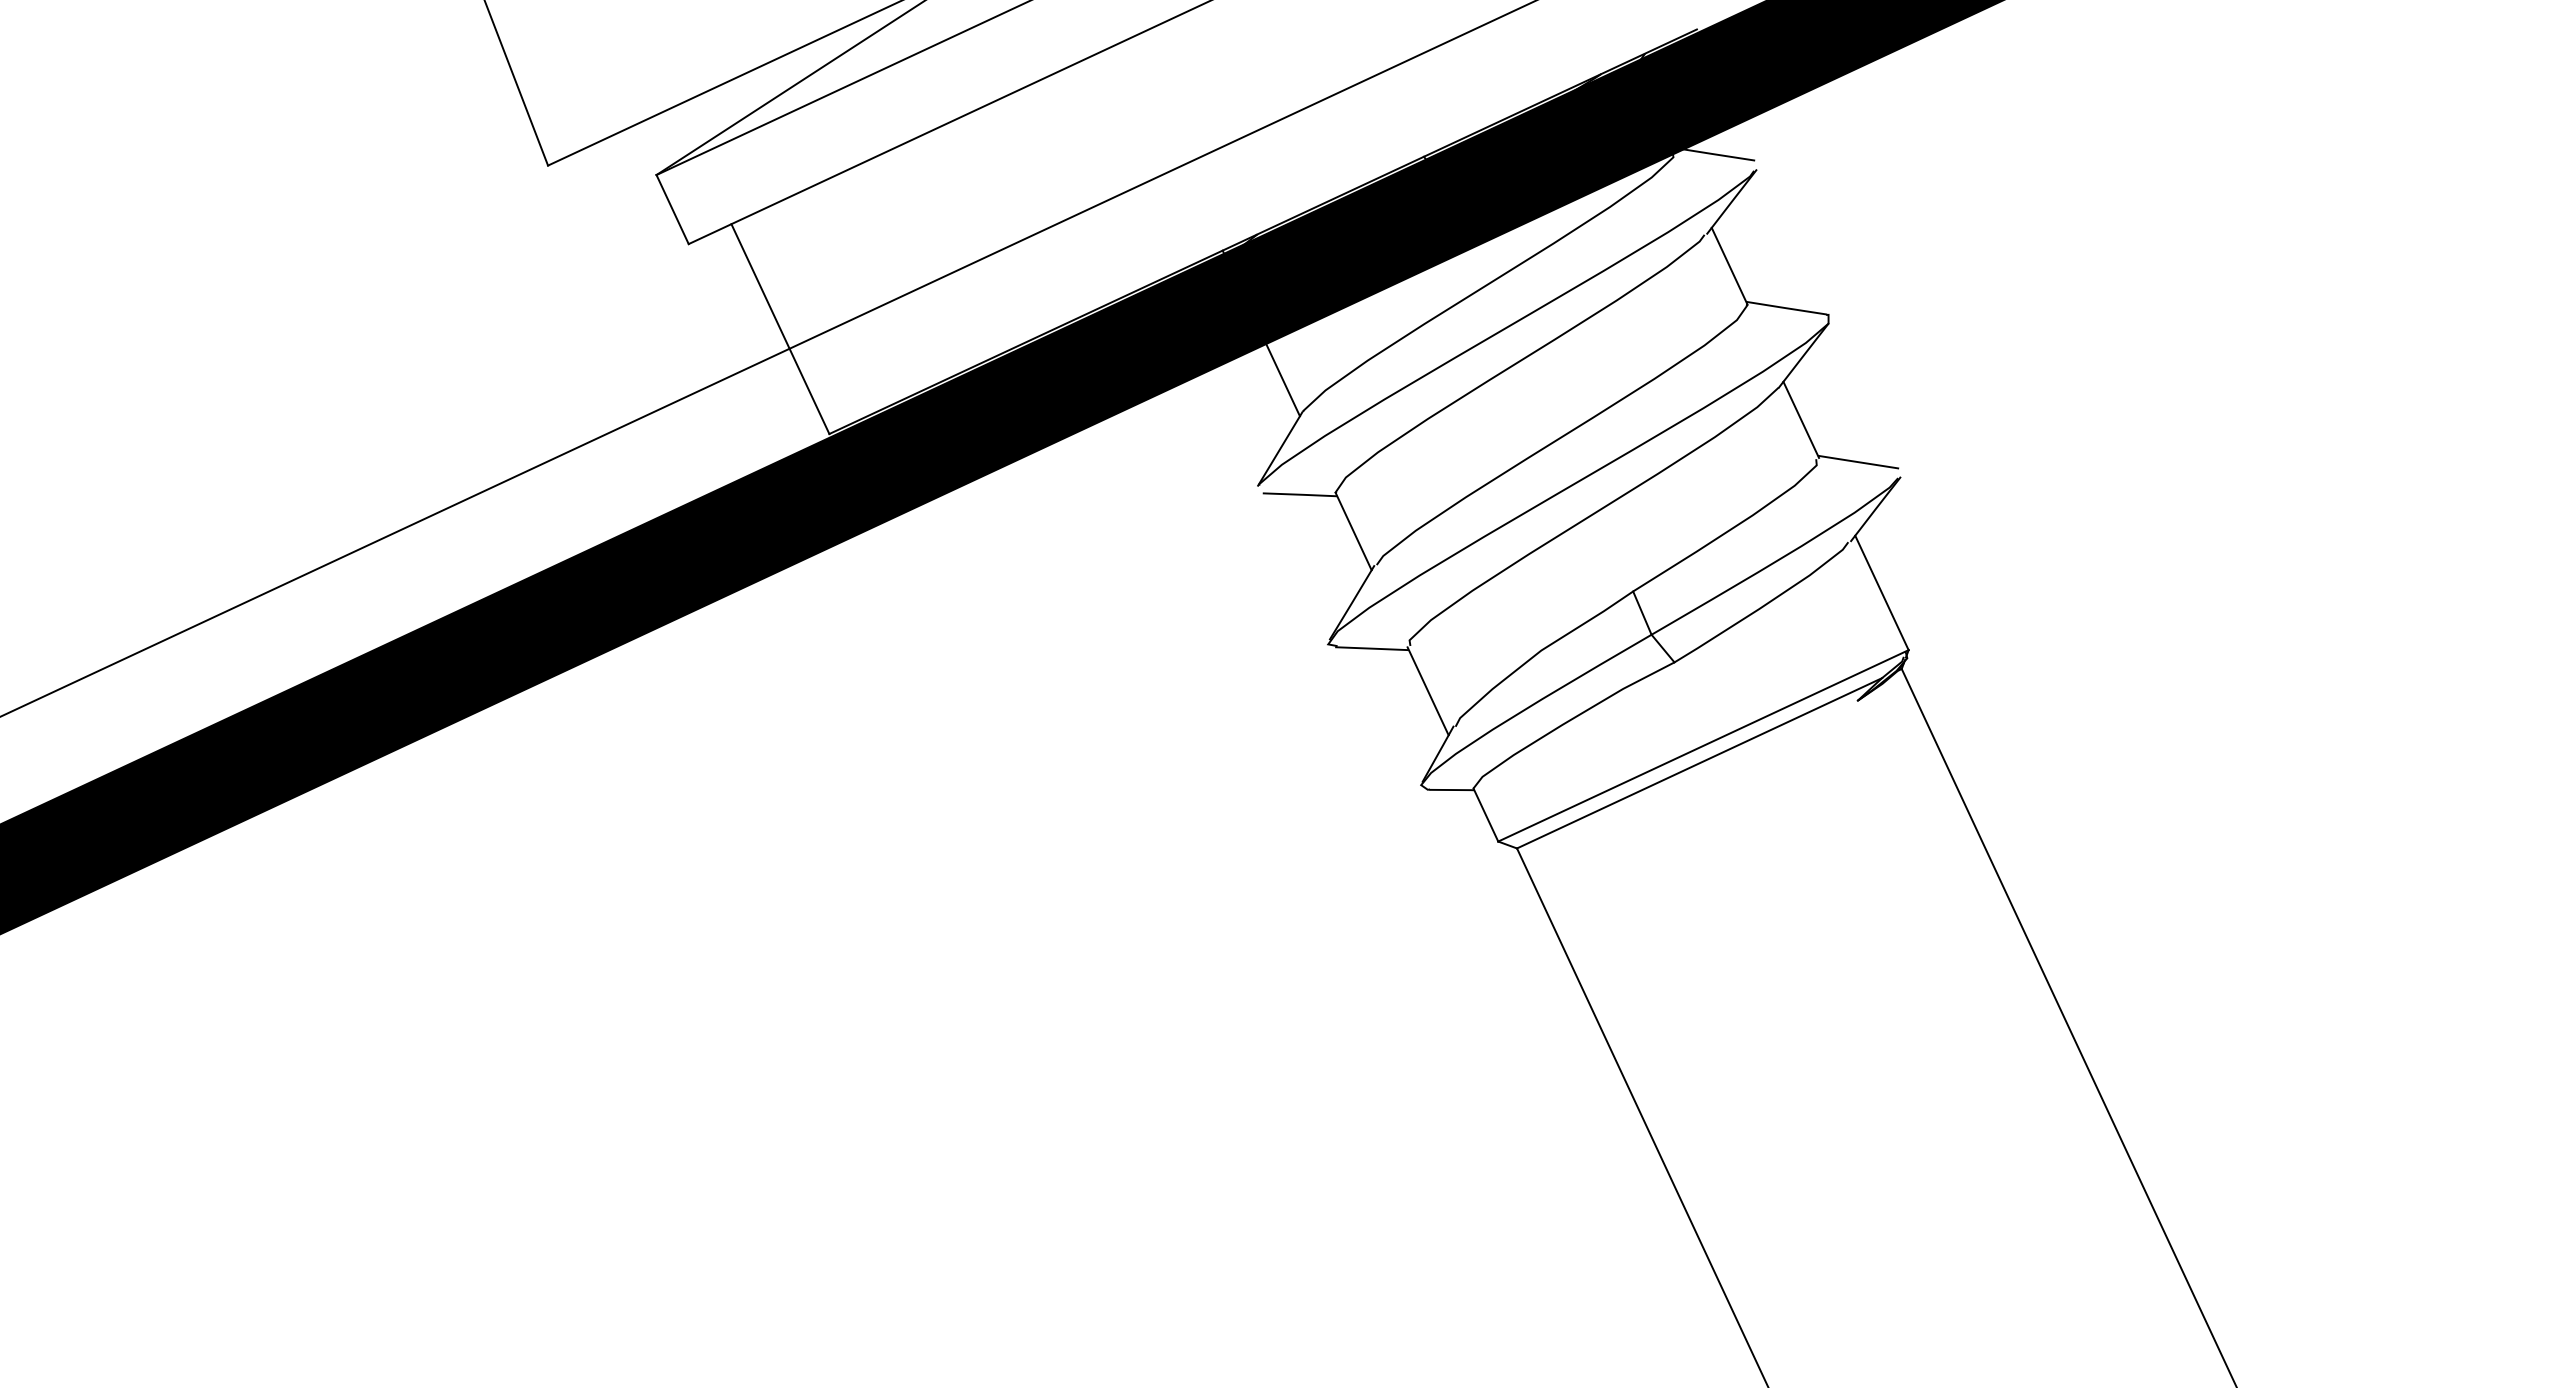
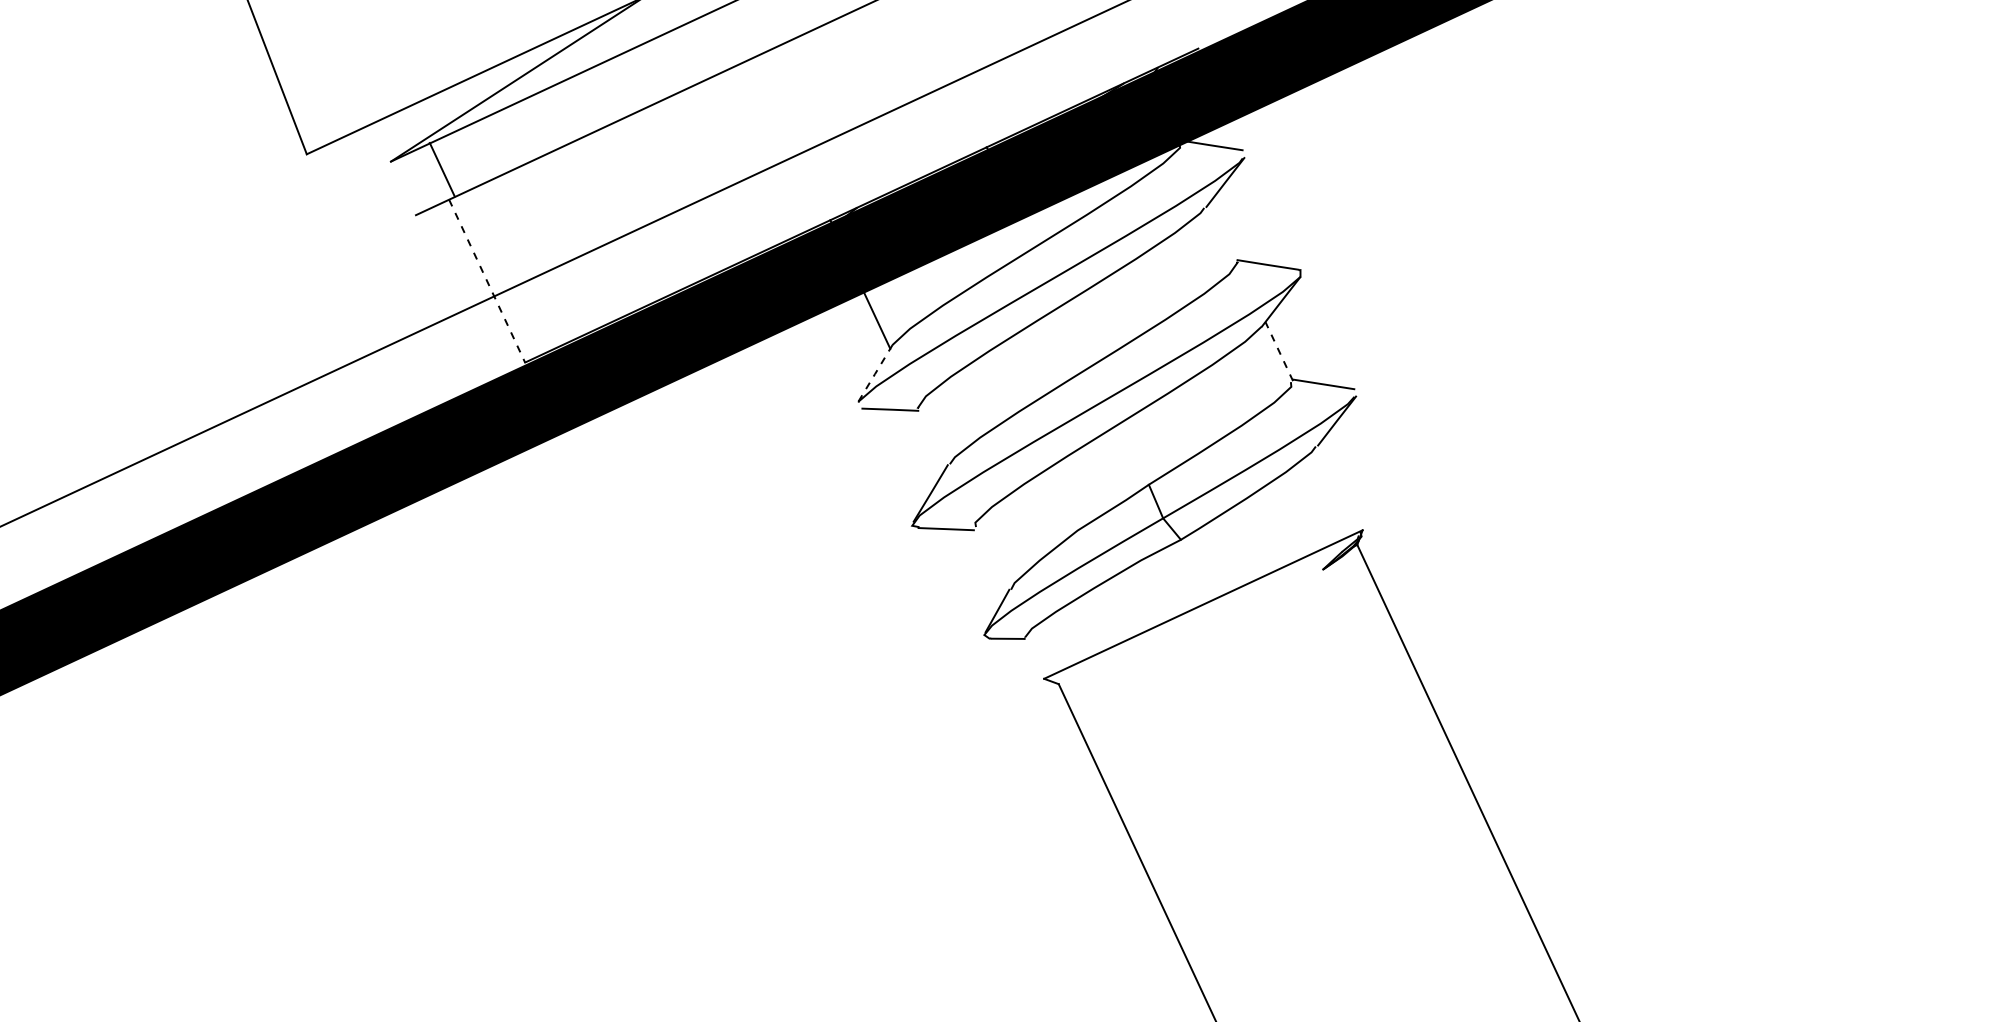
line: (672, 209) -> (442, 169), moved
line: (1729, 265) -> (1223, 231), removed
line: (780, 329) -> (487, 281), solid -> dashed
line: (1801, 419) -> (1279, 351), solid -> dashed
line: (1280, 449) -> (875, 374), solid -> dashed
line: (1353, 531) -> (931, 438), removed
line: (1881, 592) -> (1341, 485), removed
line: (1427, 691) -> (989, 562), removed
line: (1699, 763) -> (1200, 618), removed
line: (1485, 814) -> (1034, 657), removed

